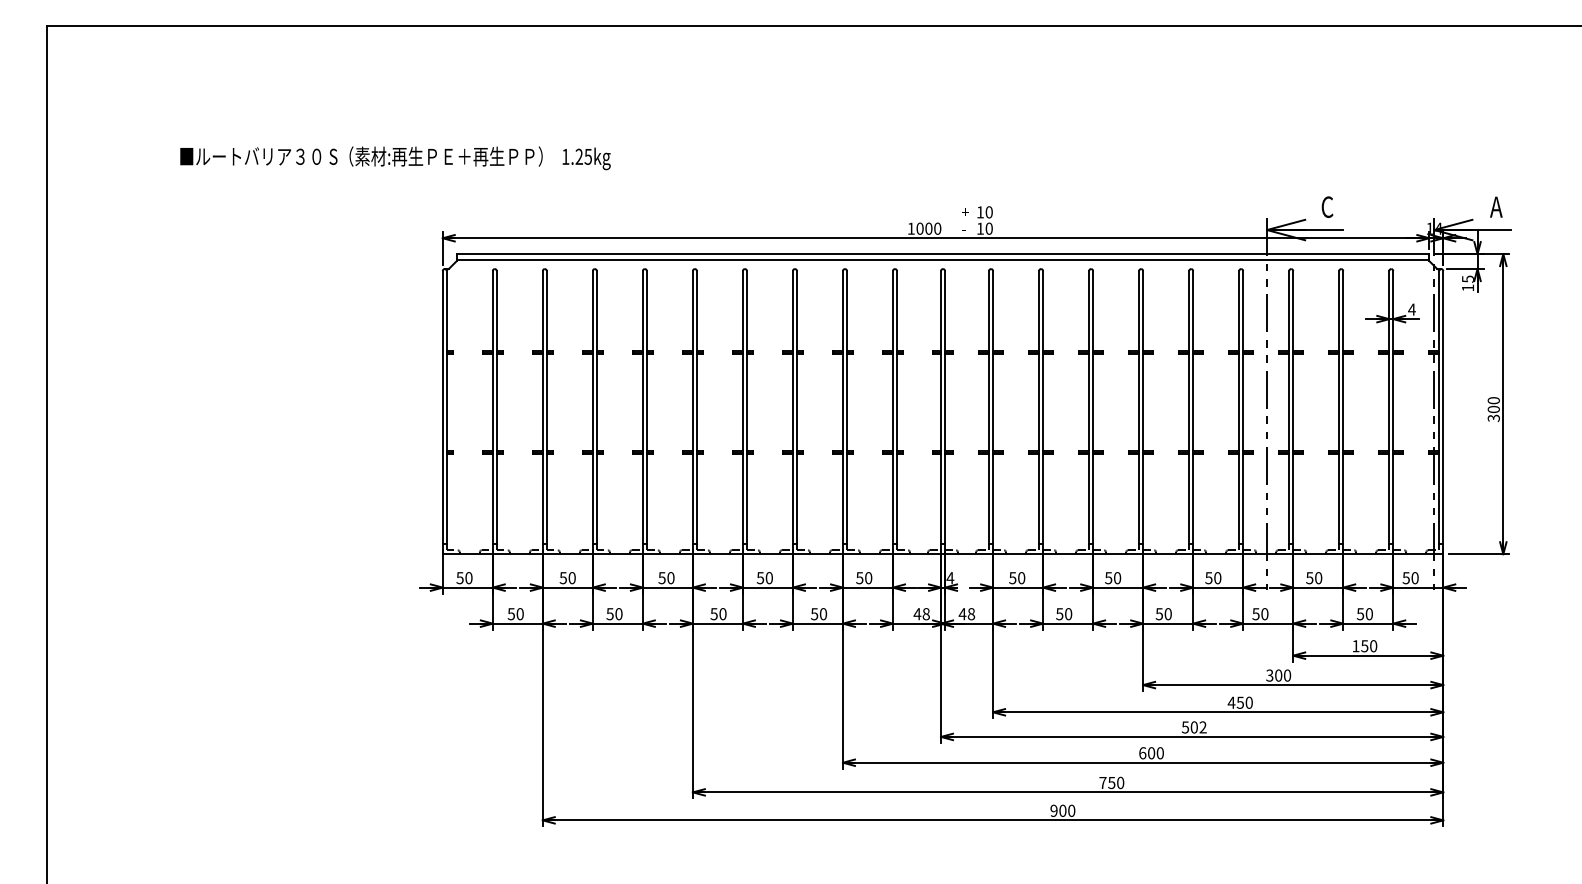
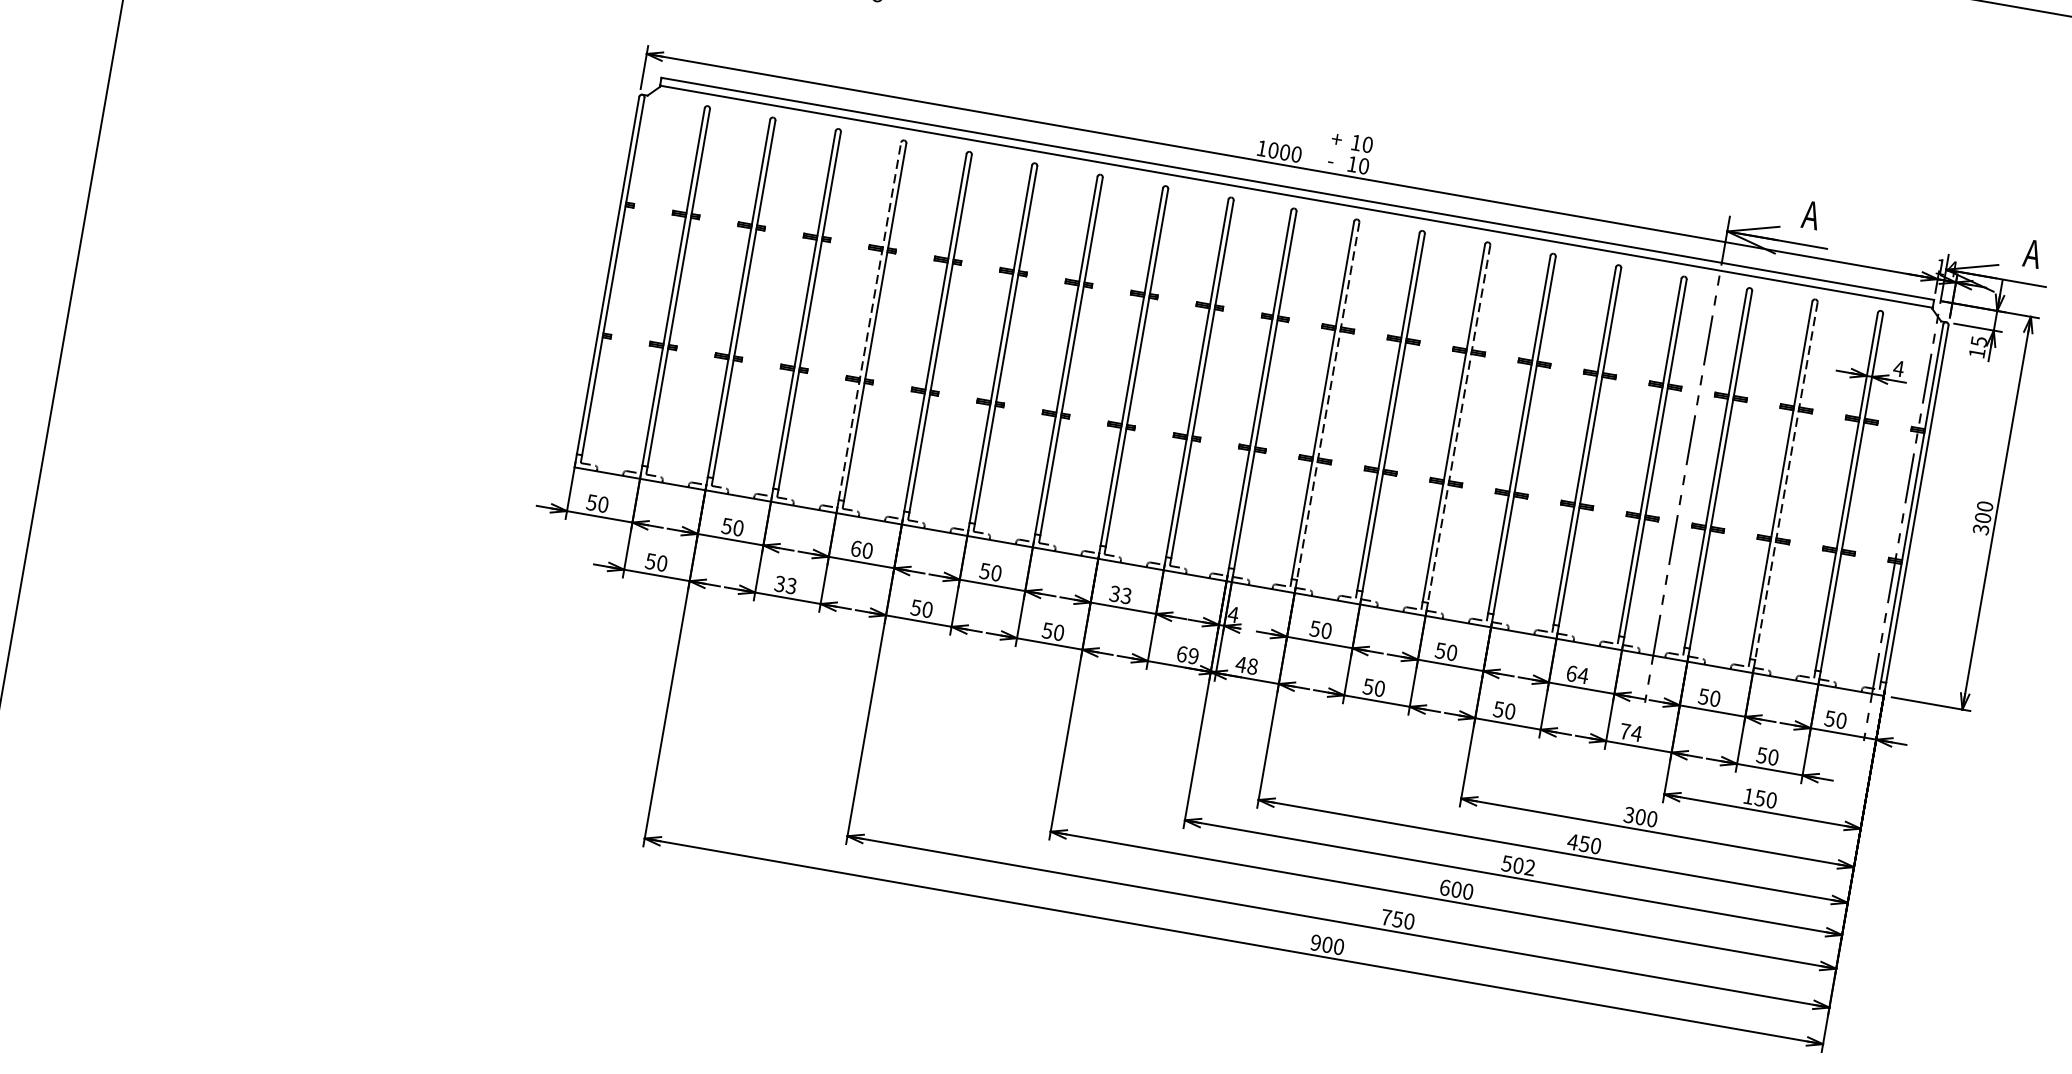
text: (1326, 206) -> (1810, 214), C -> A
line: (642, 407) -> (869, 321), solid -> dashed
line: (993, 407) -> (1328, 401), solid -> dashed
line: (1093, 407) -> (1459, 424), solid -> dashed
line: (1343, 407) -> (1786, 481), solid -> dashed
text: (661, 578) -> (855, 549), 50 -> 60
text: (864, 578) -> (1120, 595), 50 -> 33
text: (1213, 578) -> (1577, 675), 50 -> 64
text: (614, 614) -> (785, 585), 50 -> 33
text: (921, 614) -> (1187, 655), 48 -> 69
text: (1260, 614) -> (1630, 733), 50 -> 74

